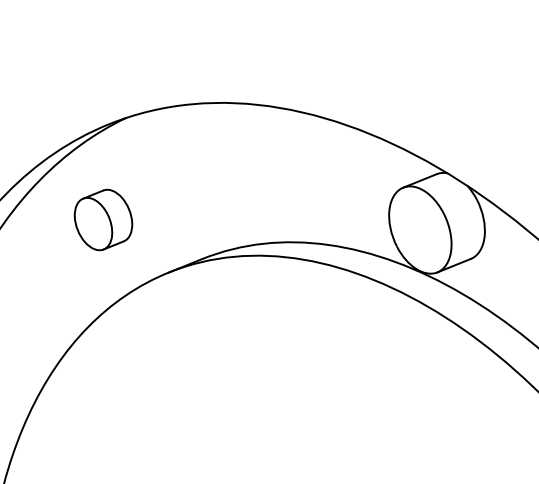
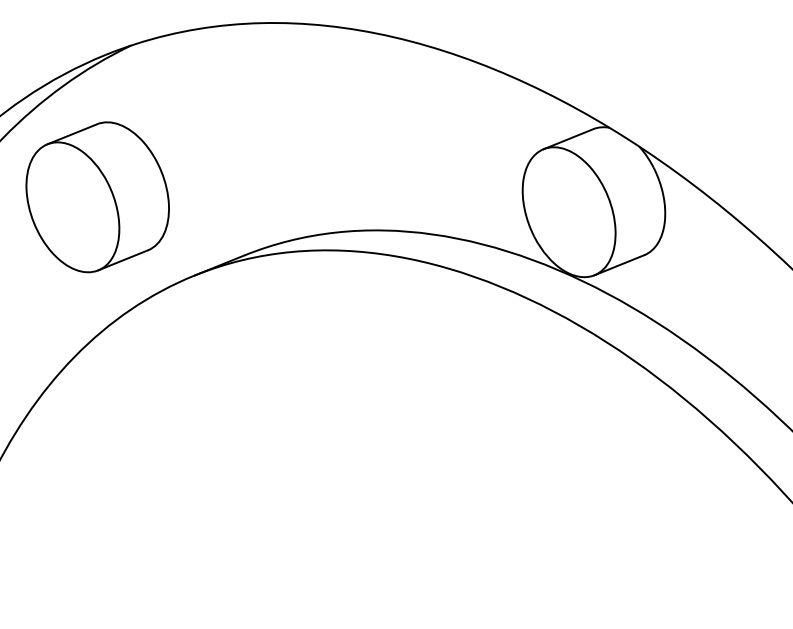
part: (103, 219) -> (97, 196), size x1.67

